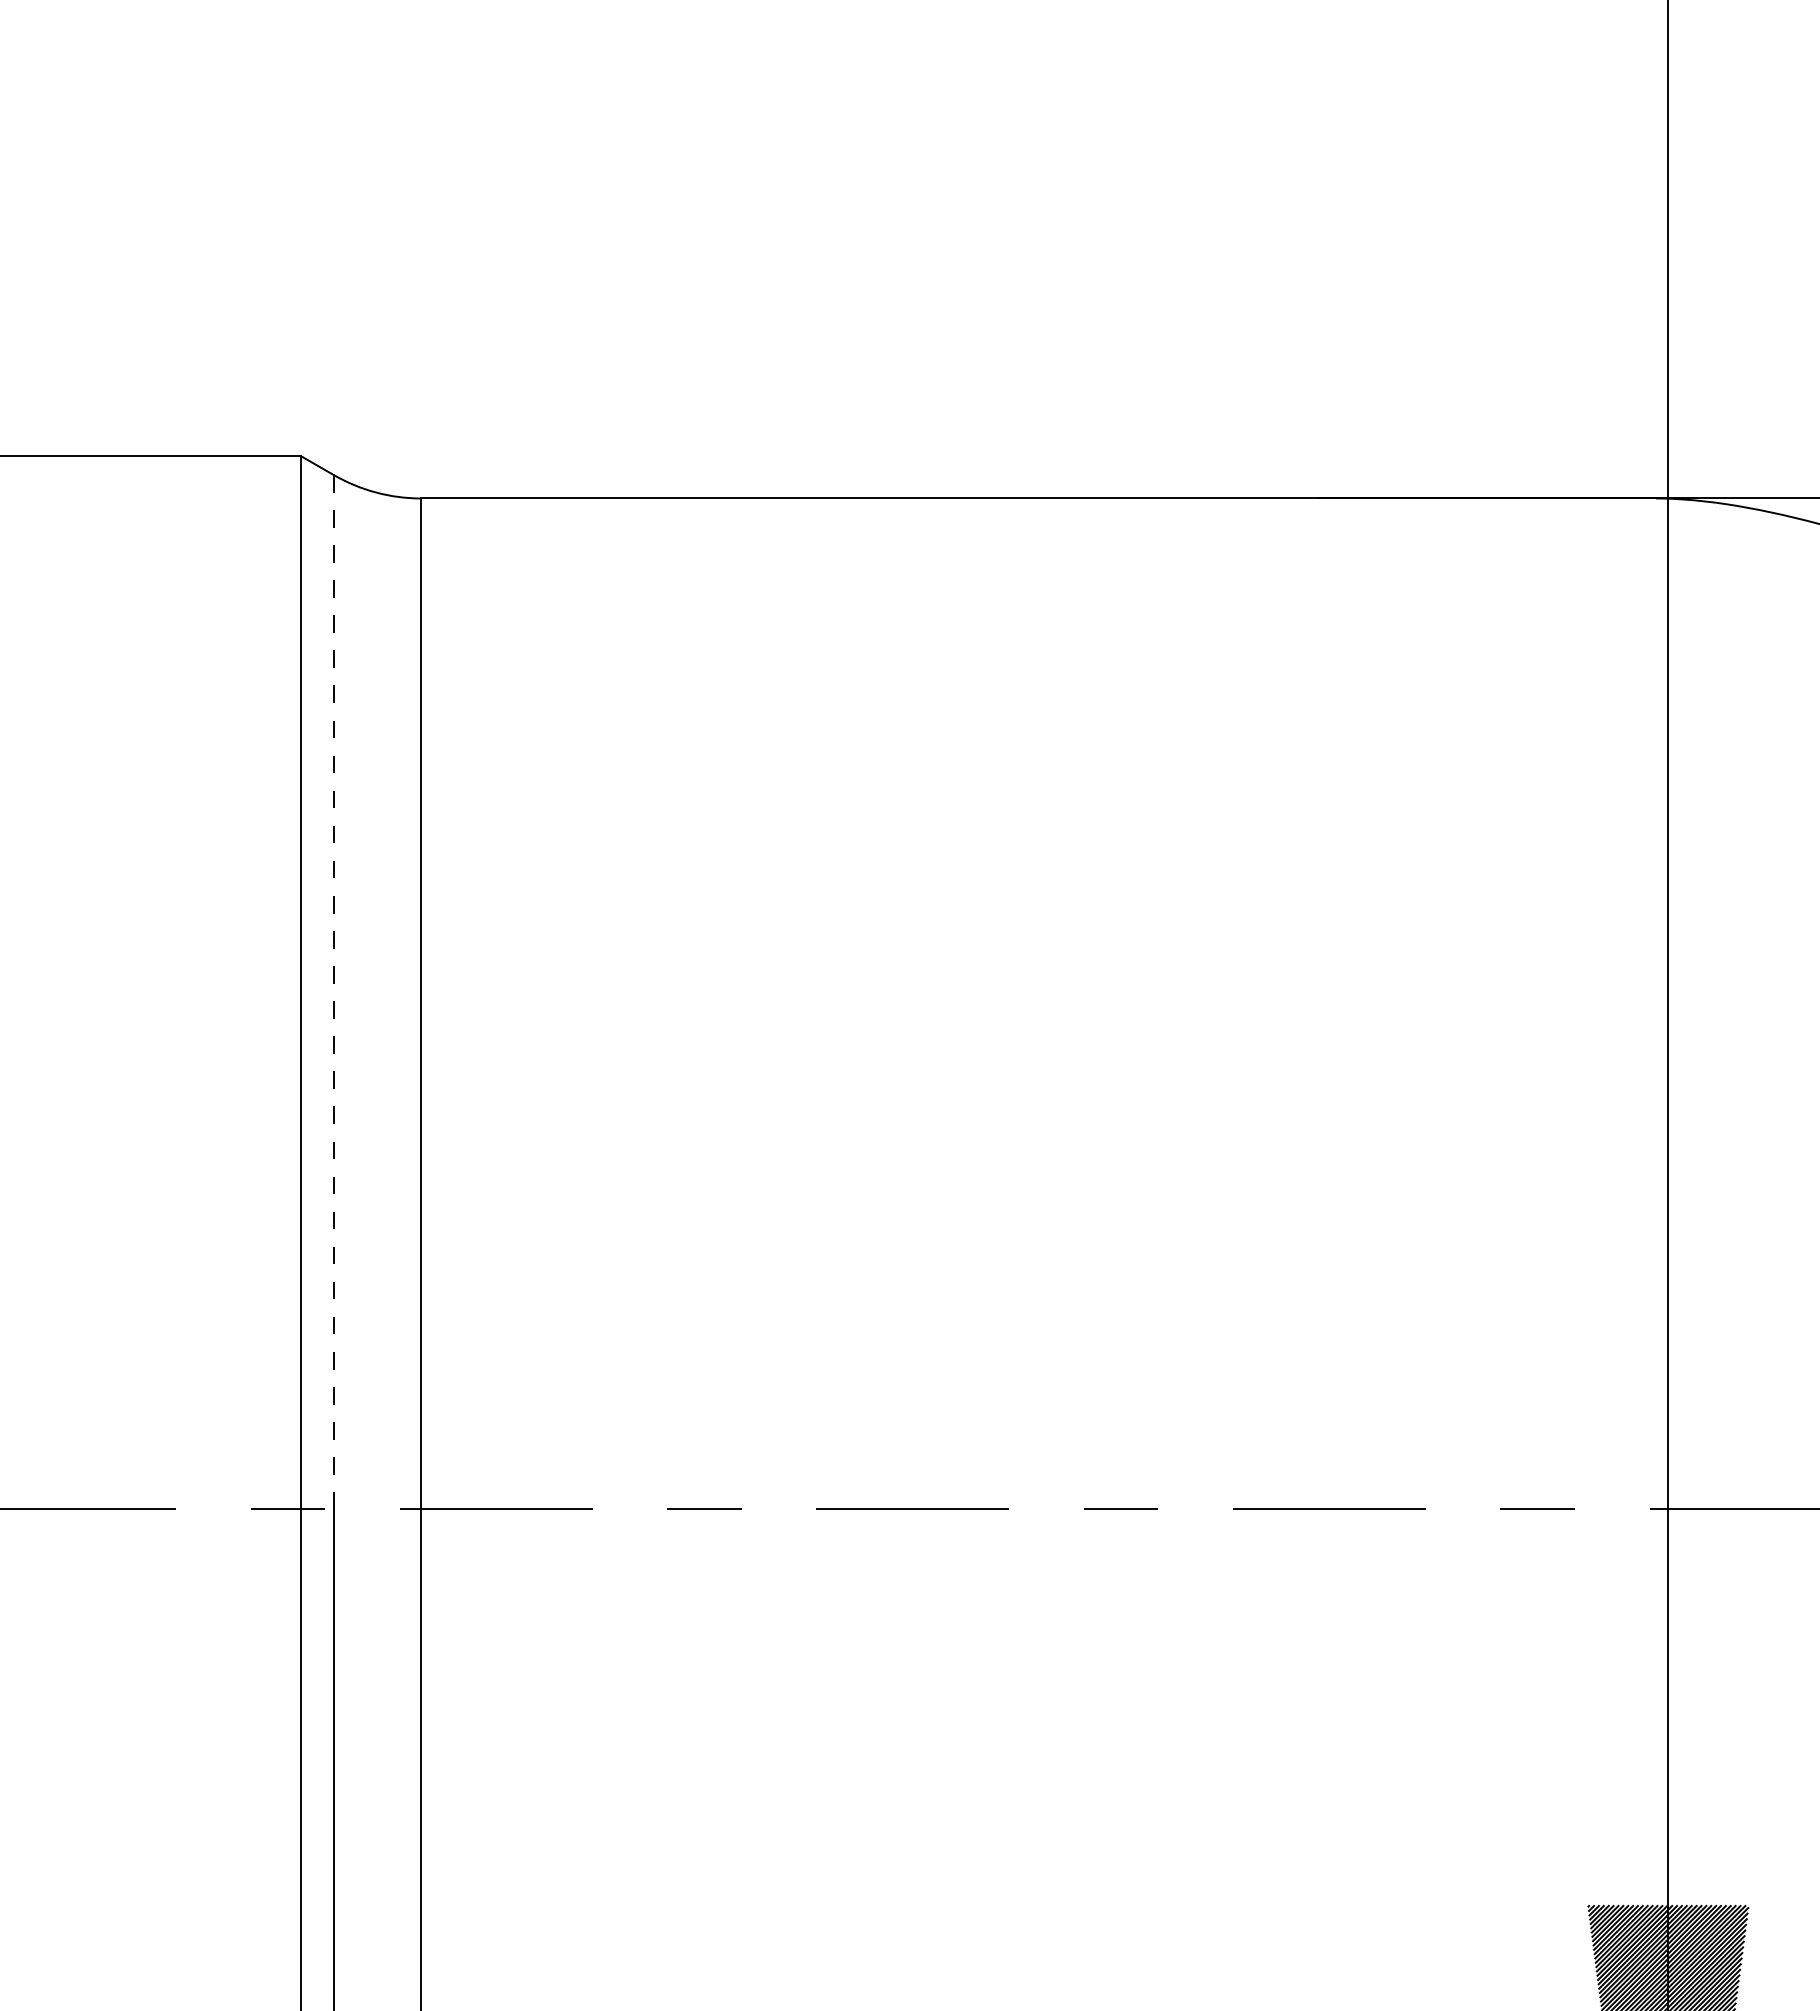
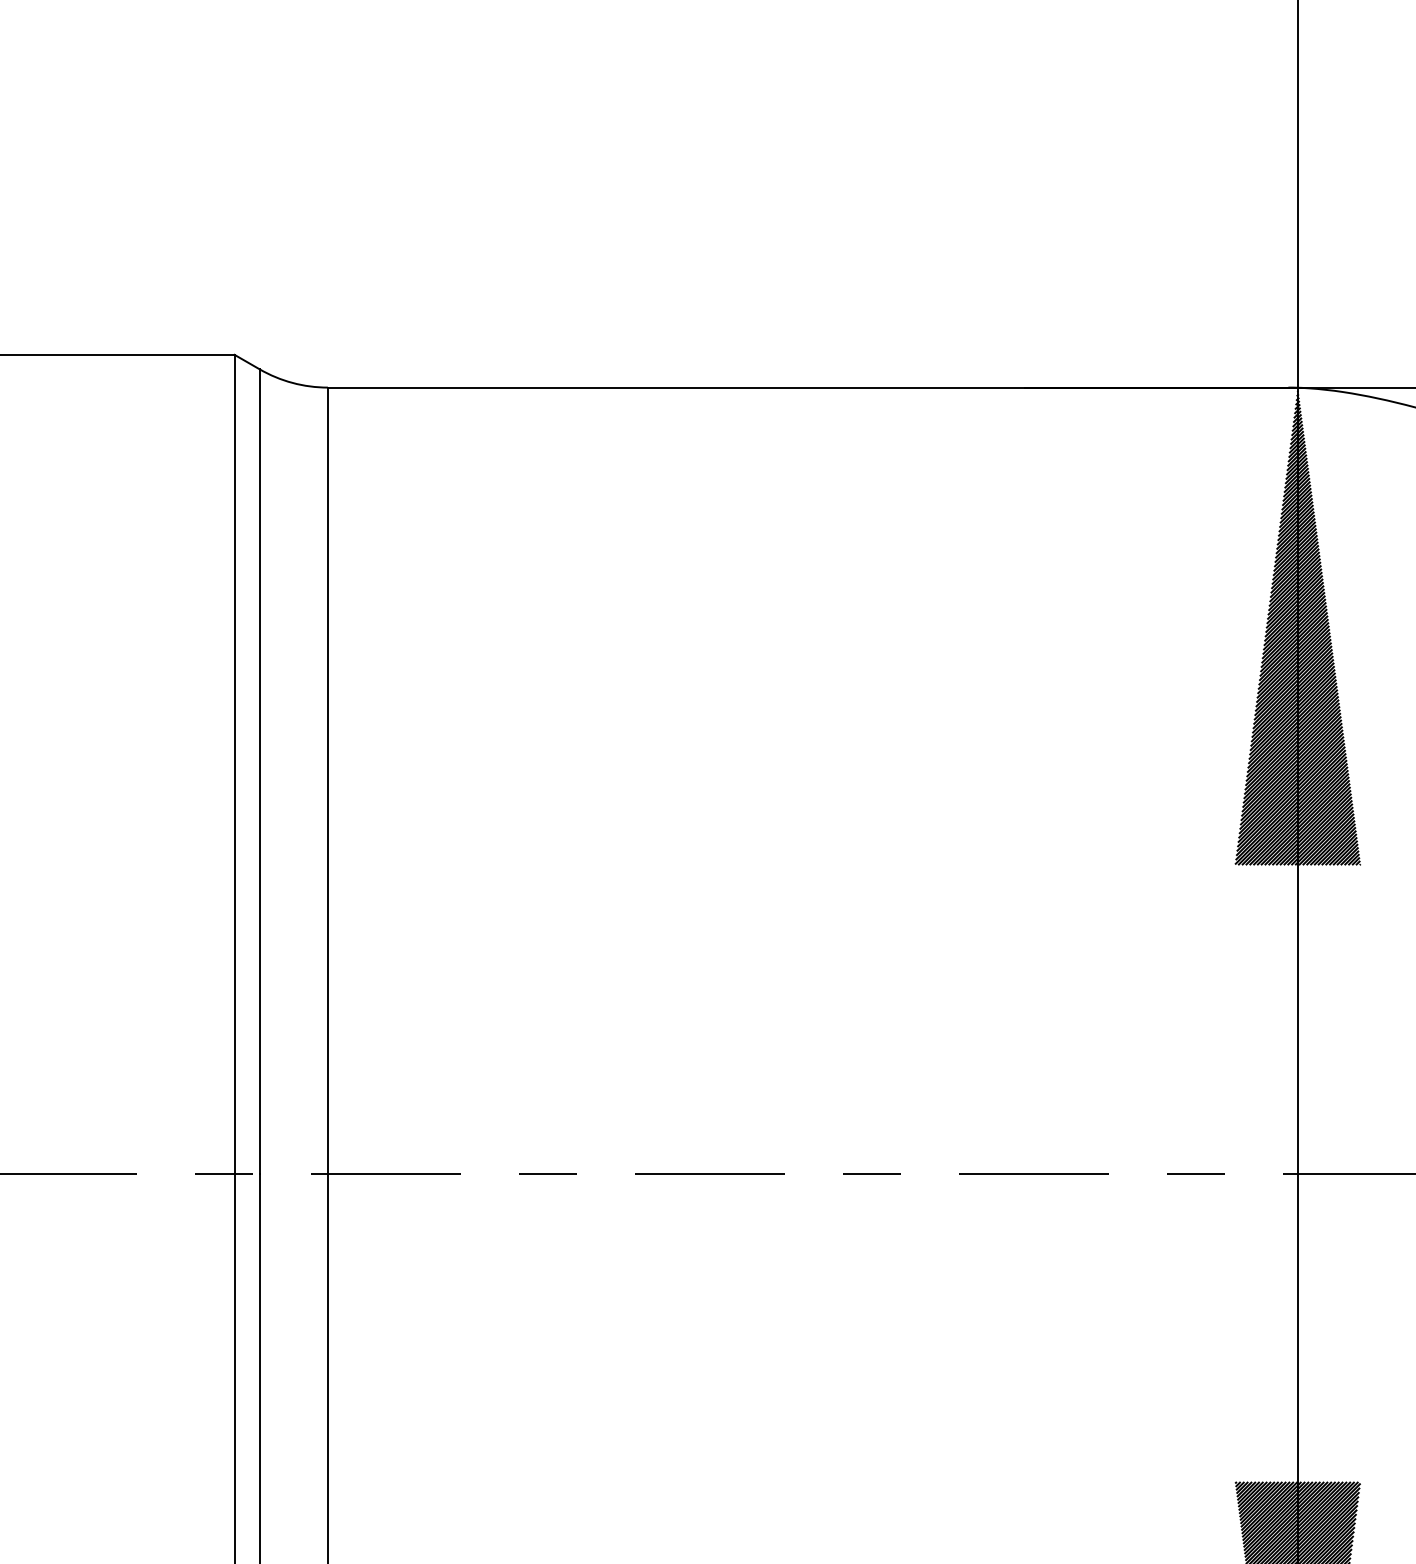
hatch: (1668, 805) -> (1298, 626), added
line: (333, 991) -> (259, 771), dashed -> solid

